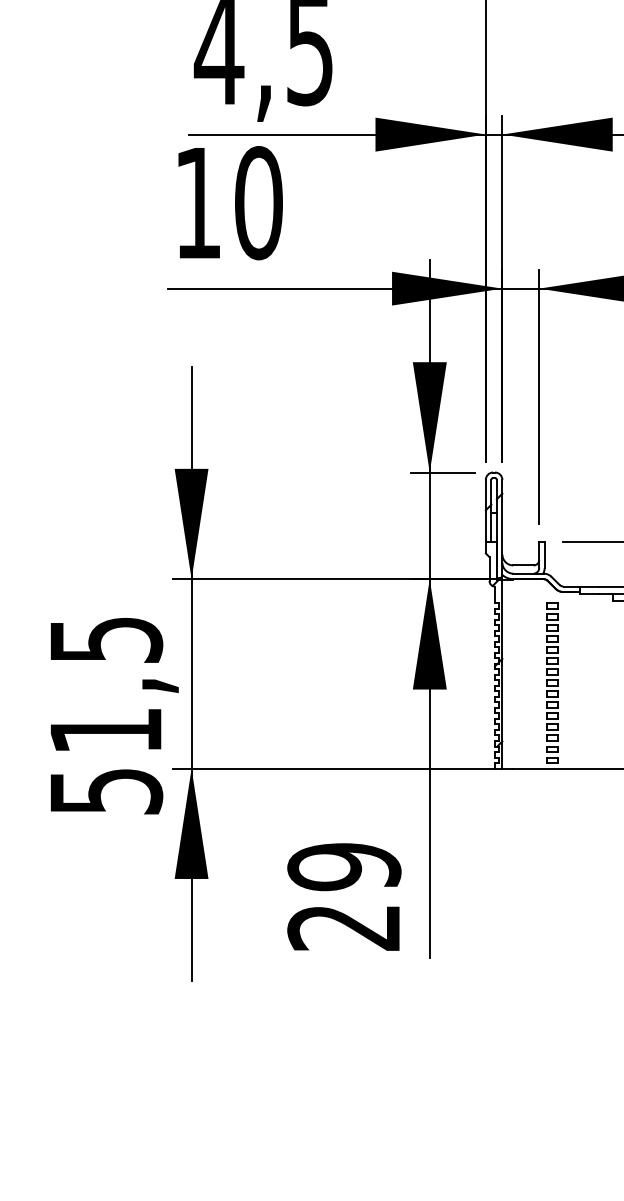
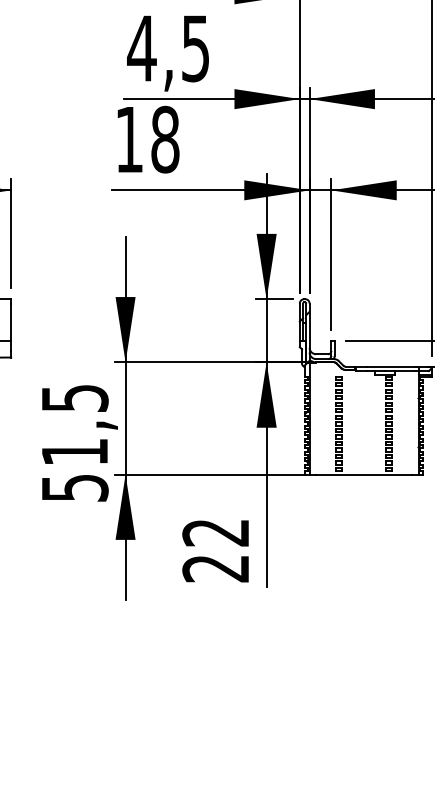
text: (258, 202) -> (165, 139), 10 -> 18
text: (343, 866) -> (215, 532), 29 -> 22

